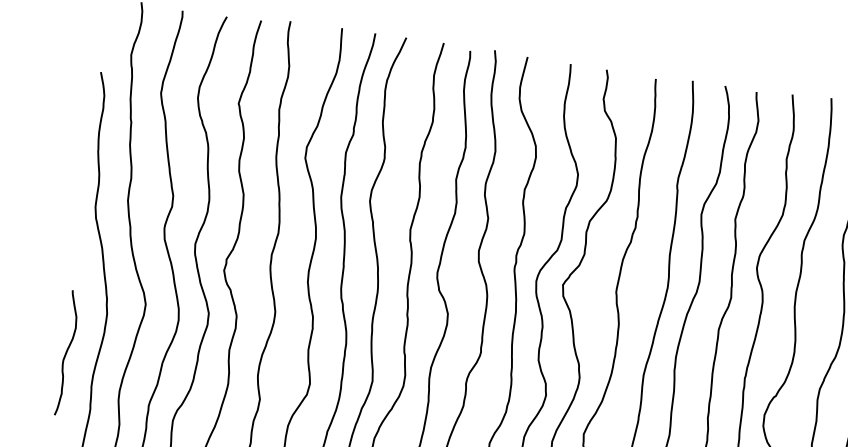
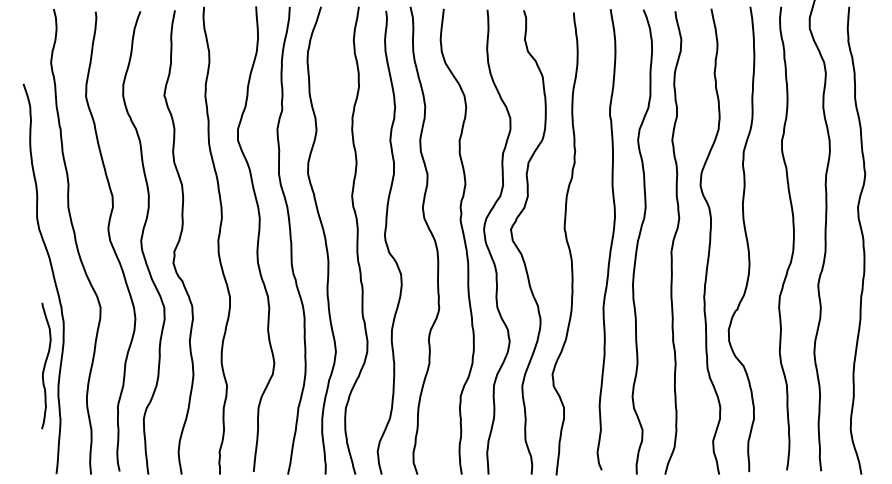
curve: (67, 352) -> (45, 365), moved

